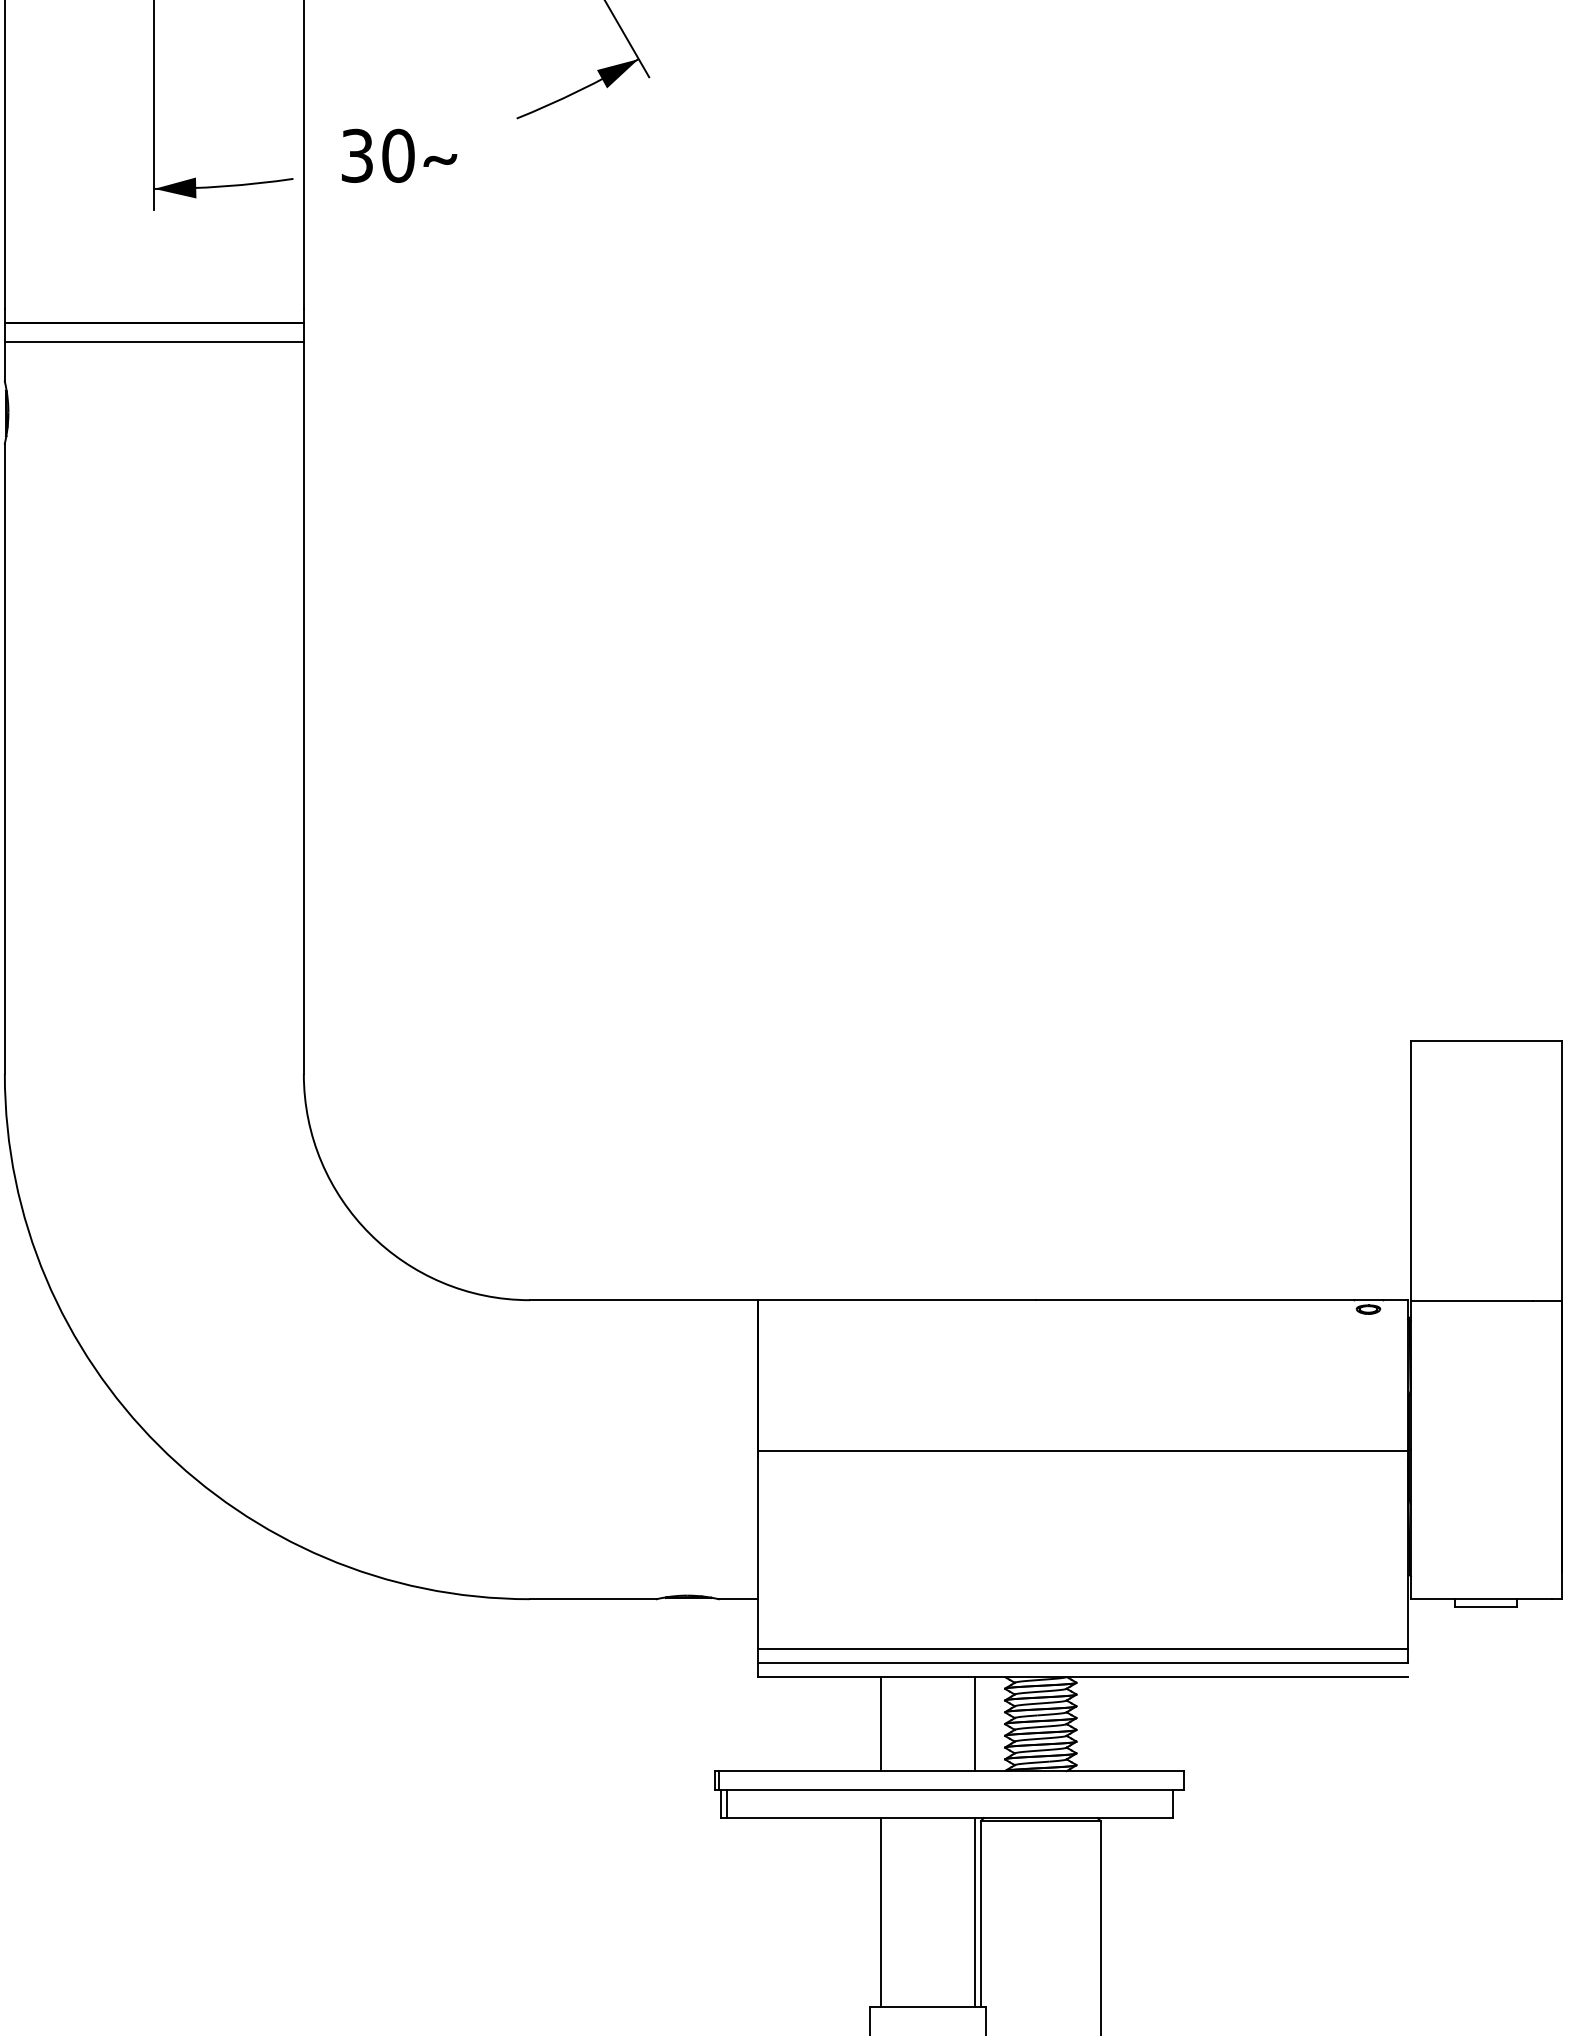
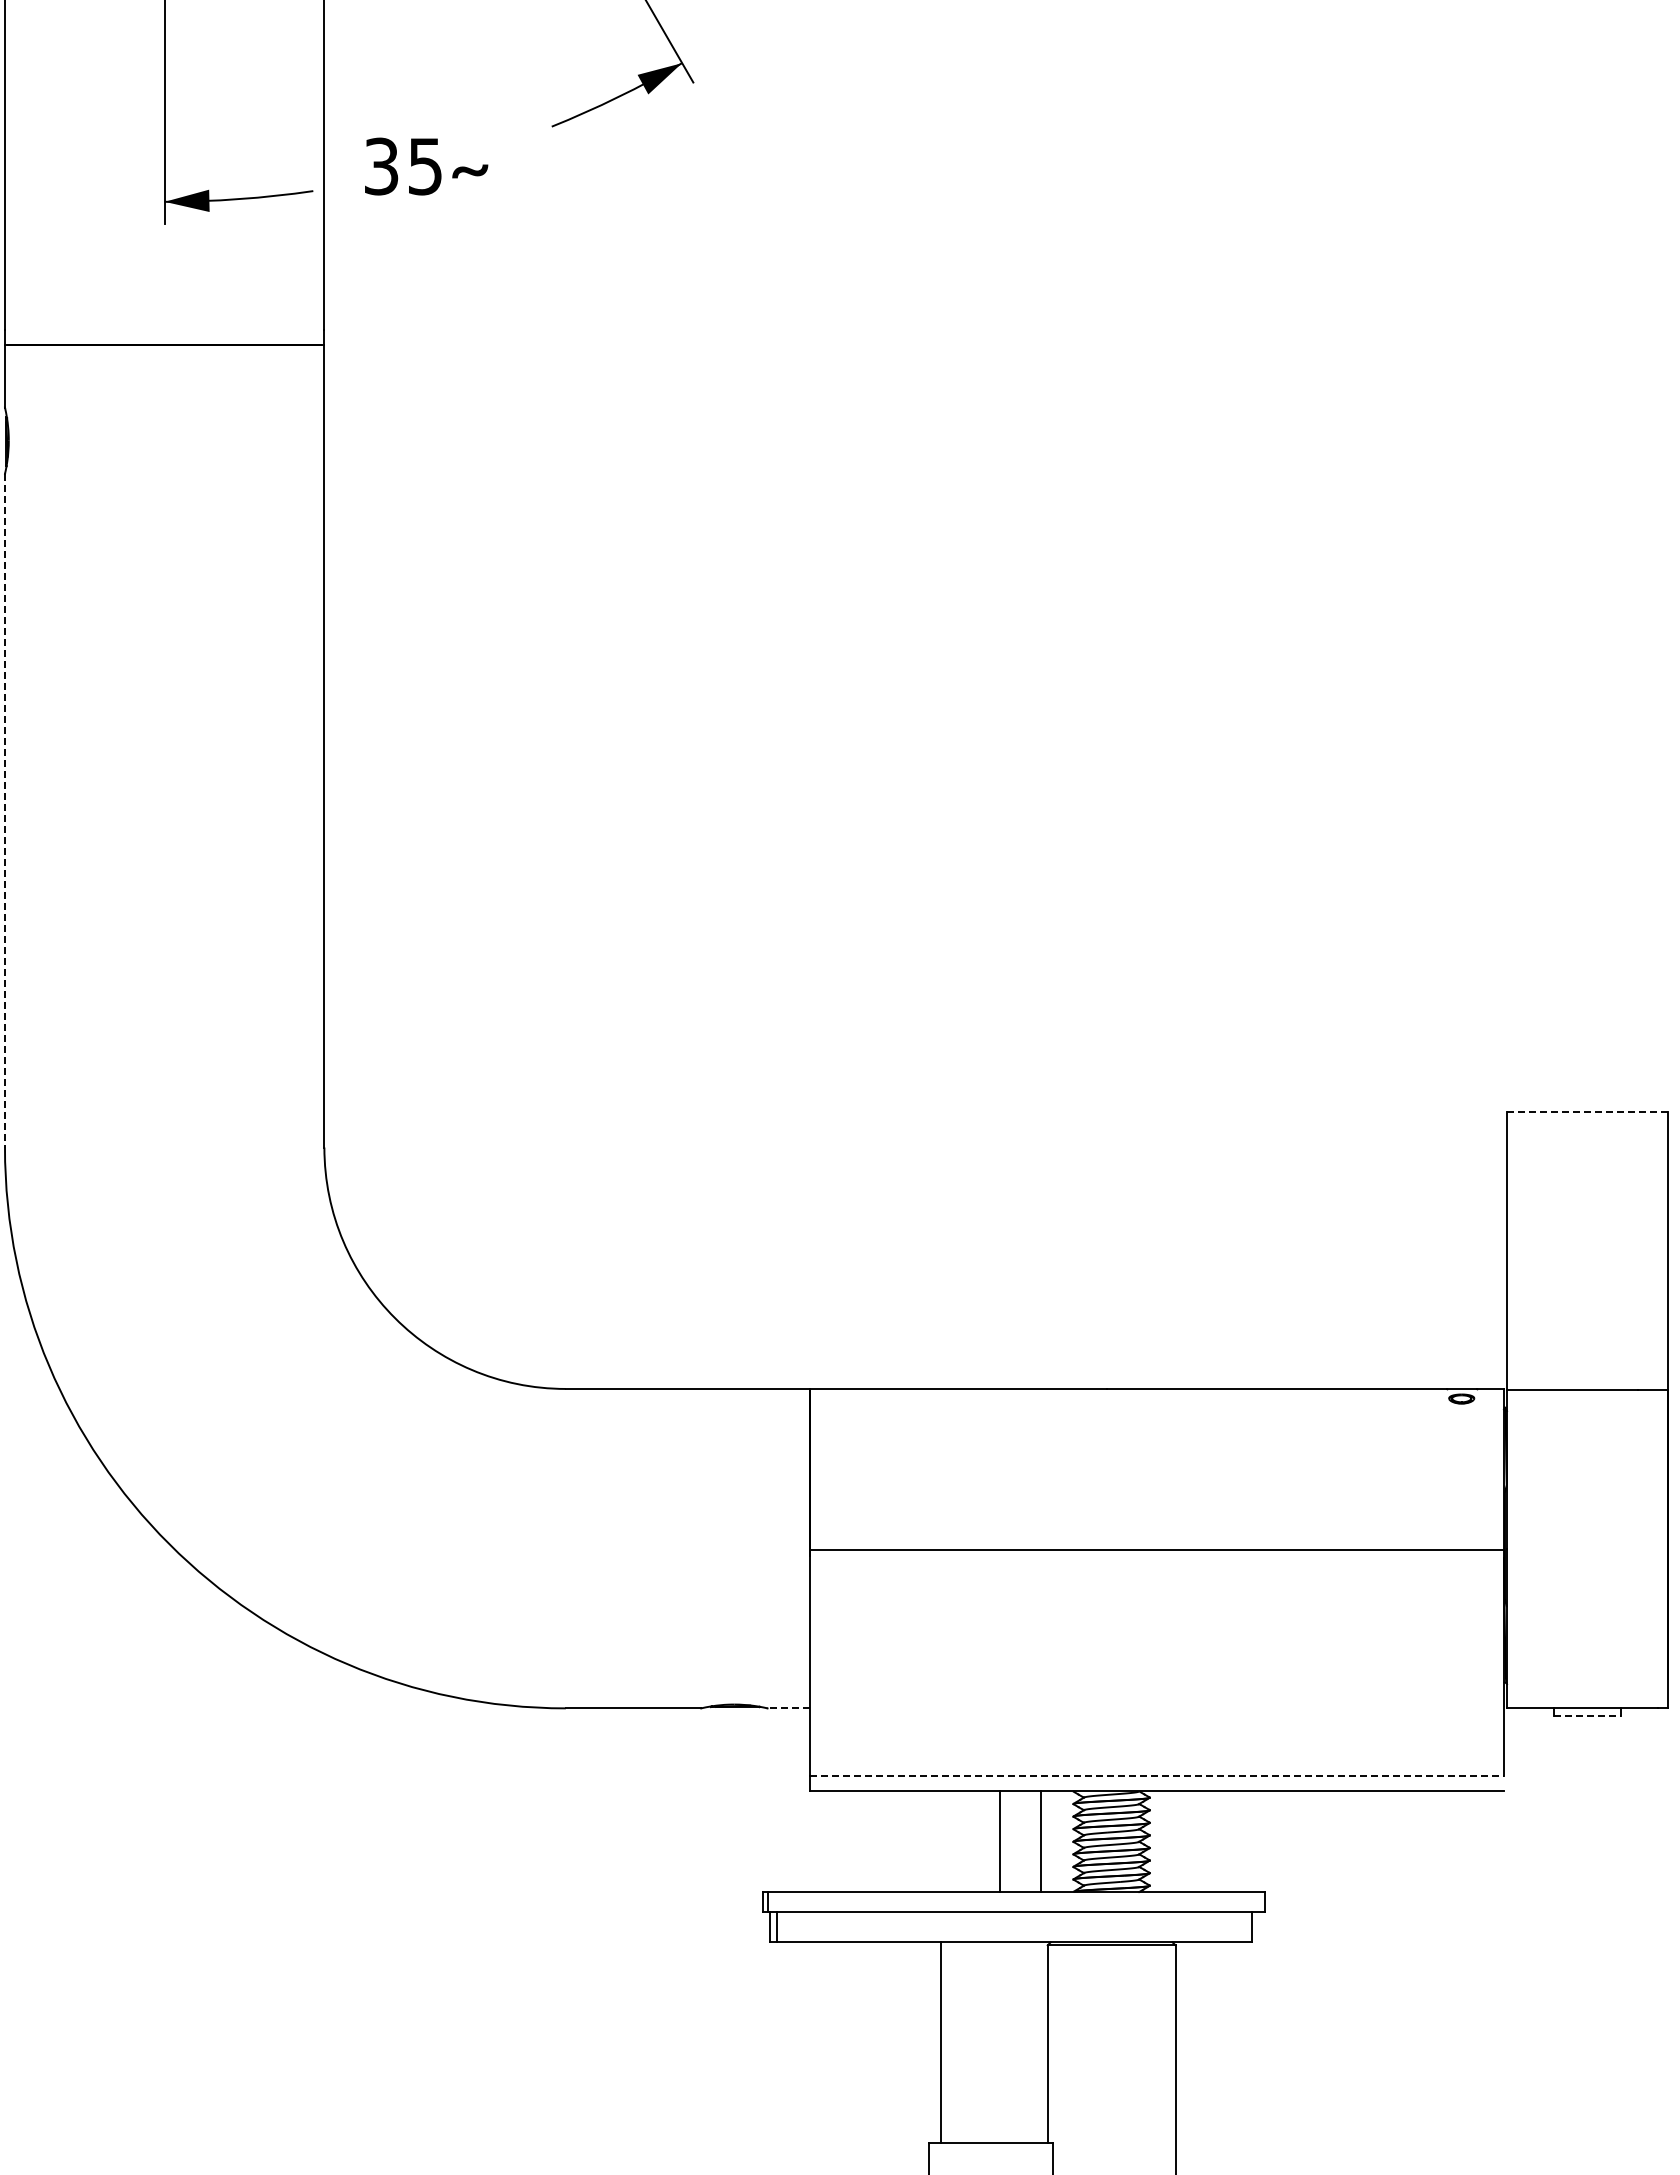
text: (398, 155) -> (425, 166), 30 -> 35
line: (154, 342) -> (164, 365), removed
line: (5, 758) -> (5, 810), solid -> dashed
line: (1486, 1041) -> (1587, 1112), solid -> dashed
line: (738, 1599) -> (788, 1708), solid -> dashed
line: (1486, 1606) -> (1587, 1716), solid -> dashed
line: (1082, 1648) -> (1156, 1761), removed
line: (1083, 1662) -> (1157, 1776), solid -> dashed
line: (880, 1723) -> (999, 1841), moved
line: (975, 1911) -> (1041, 2042), removed

